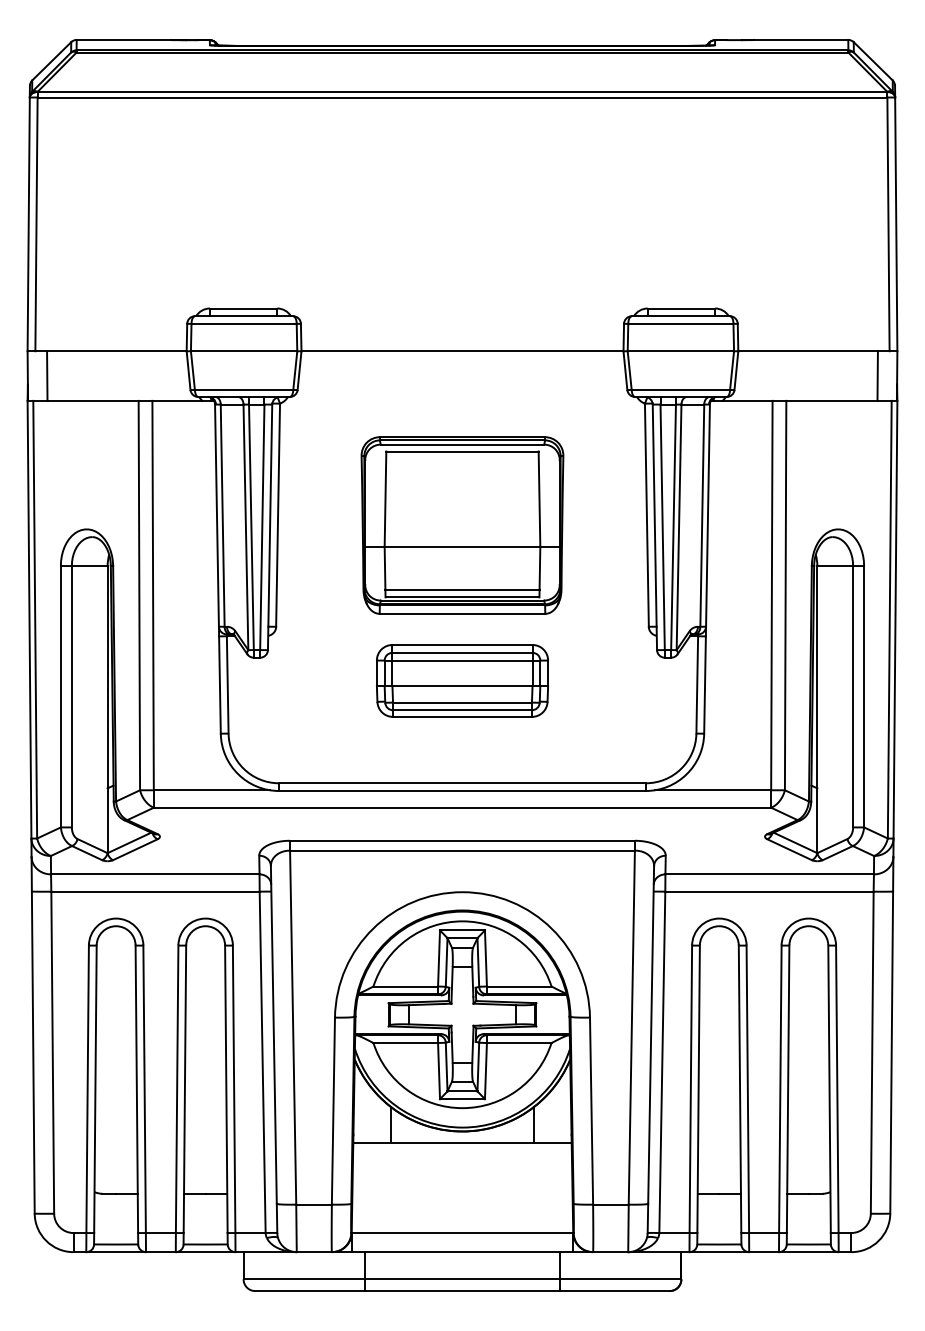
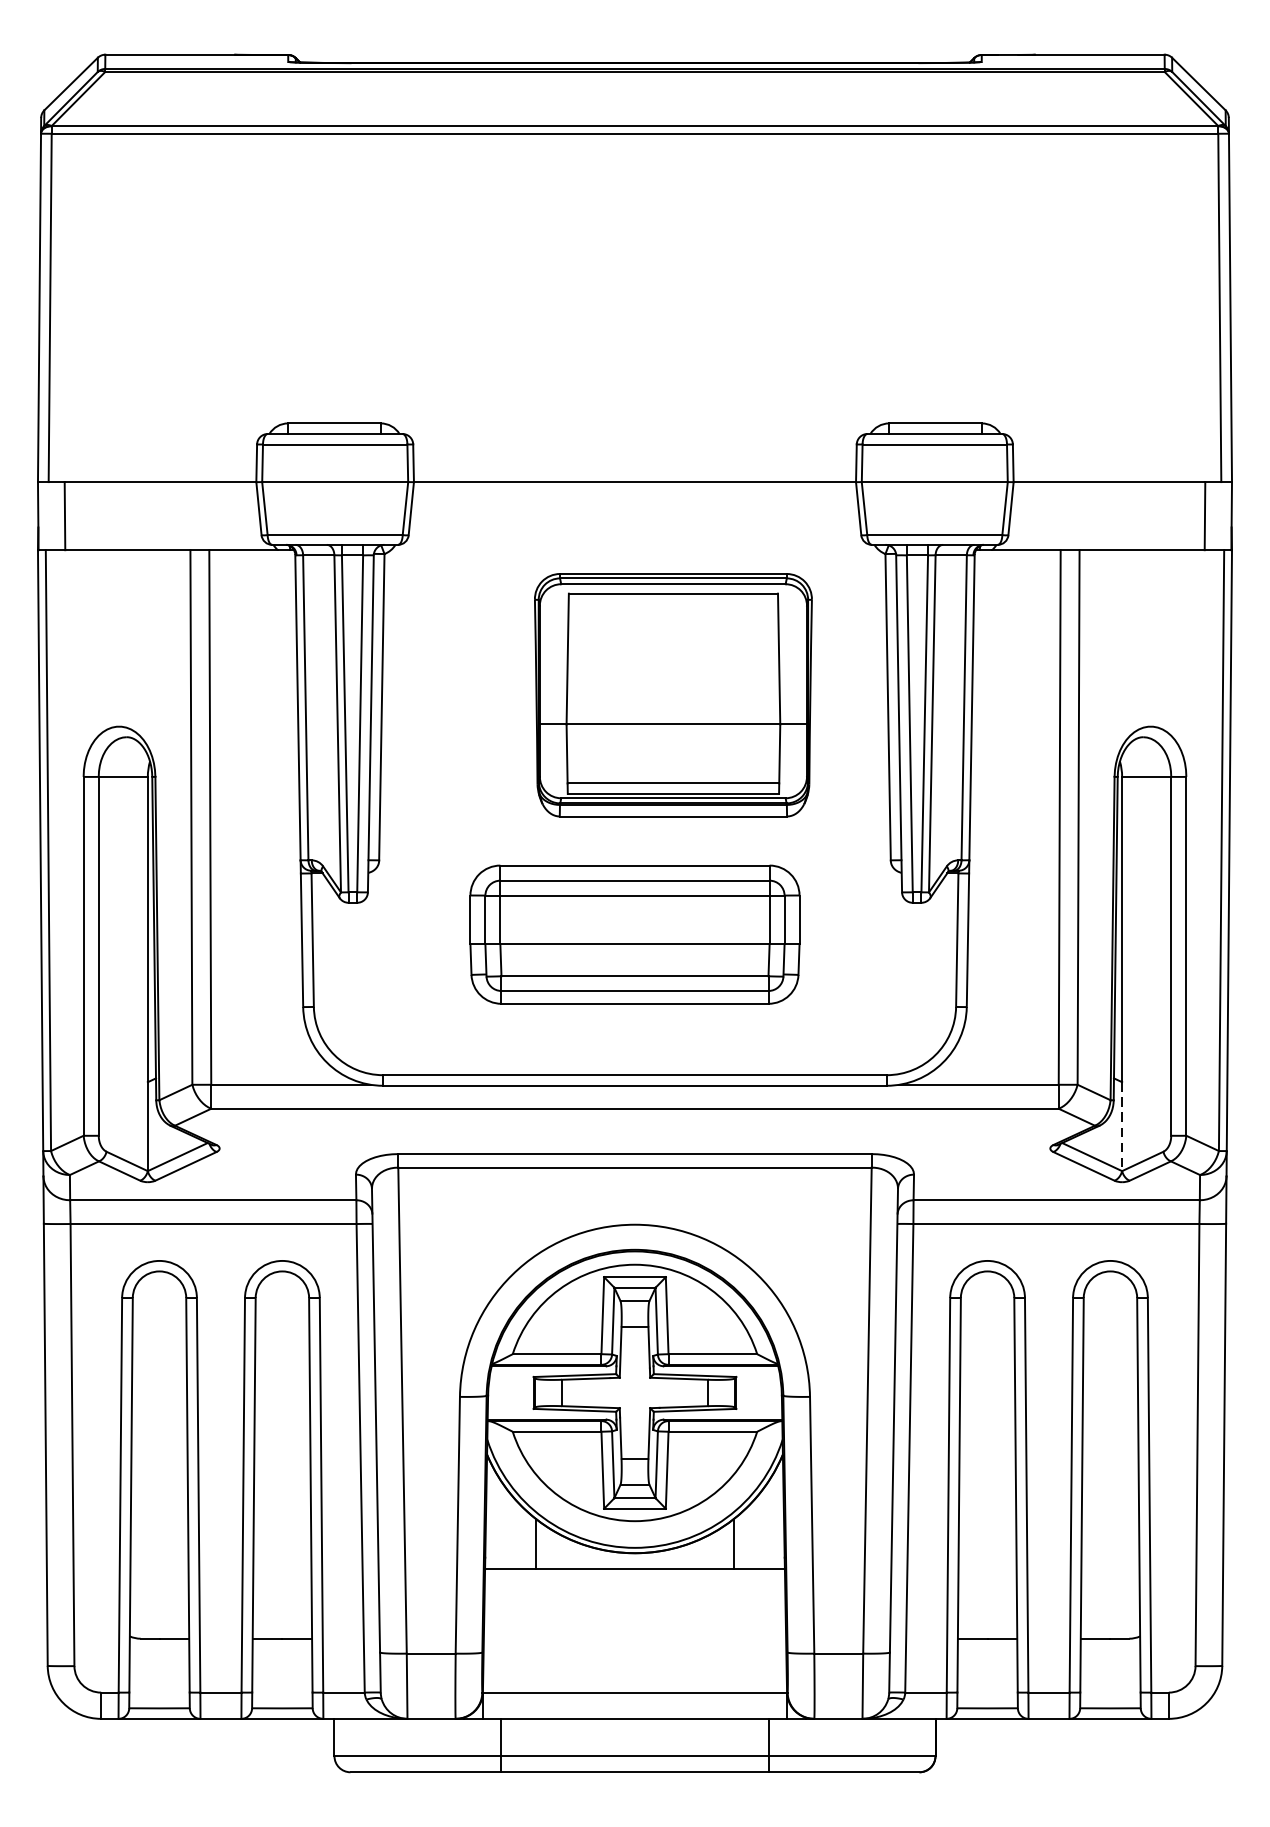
part: (462, 525) -> (673, 695), moved
part: (462, 680) -> (635, 934), size x1.4
line: (817, 821) -> (1122, 1127), solid -> dashed

